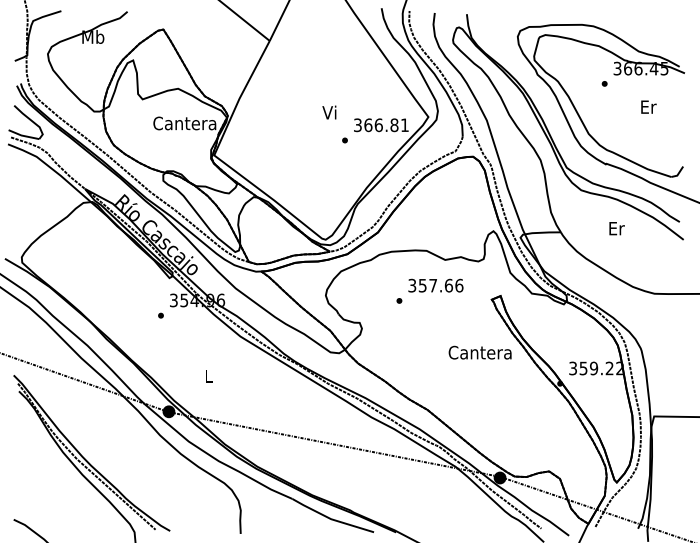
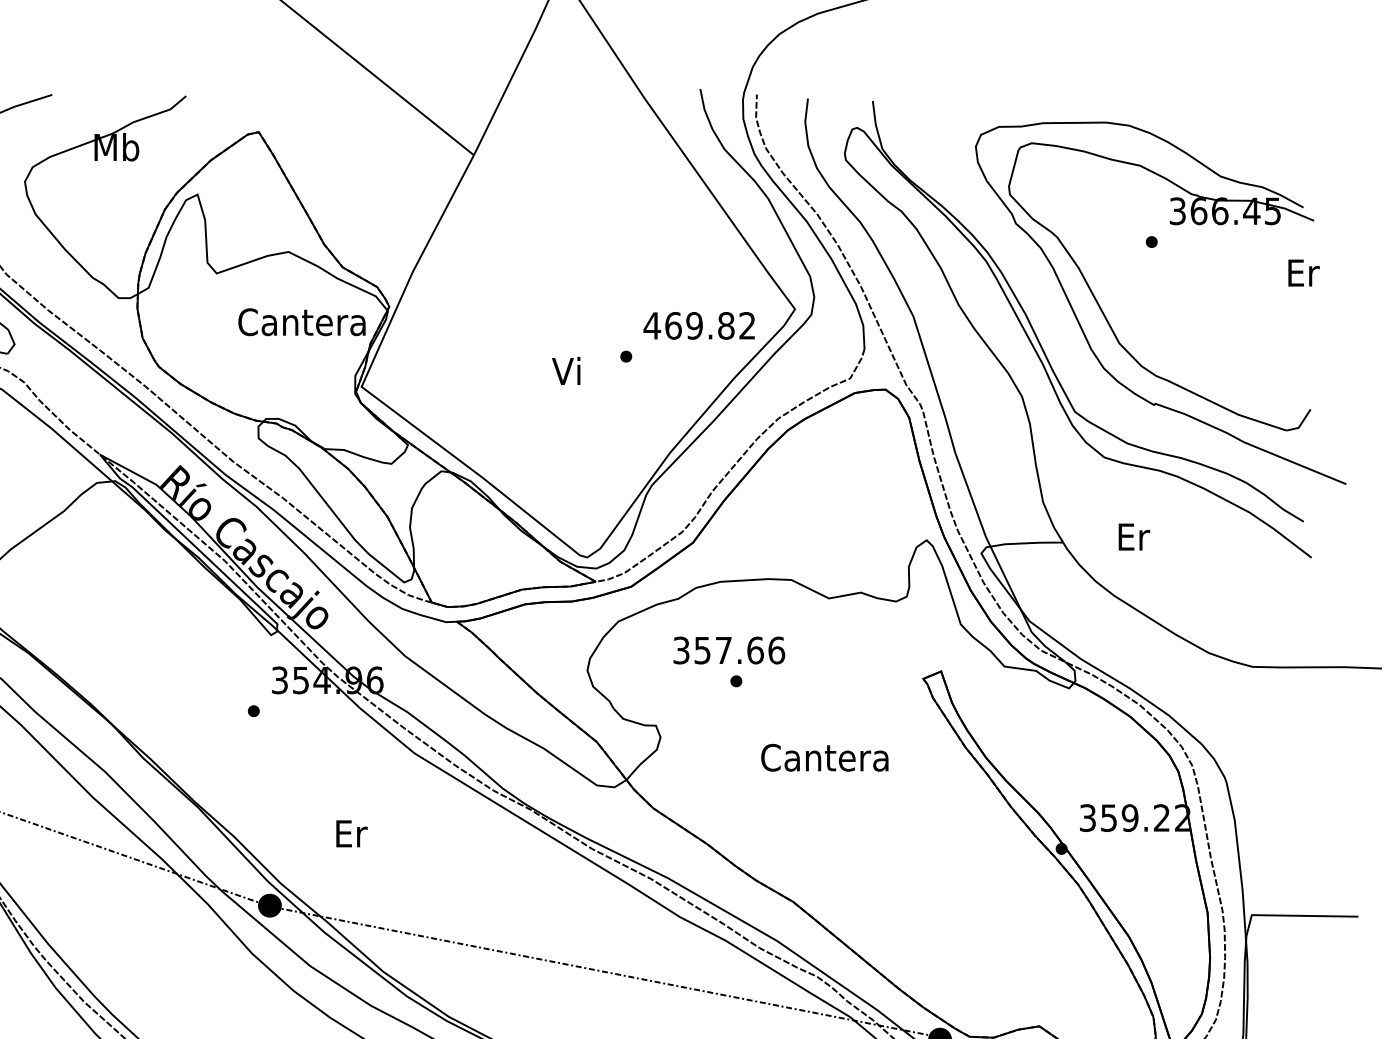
text: (648, 106) -> (1303, 271), moved
text: (329, 112) -> (566, 370), moved
text: (380, 125) -> (698, 326), 366.81 -> 469.82
text: (616, 228) -> (1133, 536), moved
text: (435, 285) -> (728, 650), moved
text: (479, 352) -> (823, 757), moved
text: (209, 375) -> (351, 832), L -> Er

